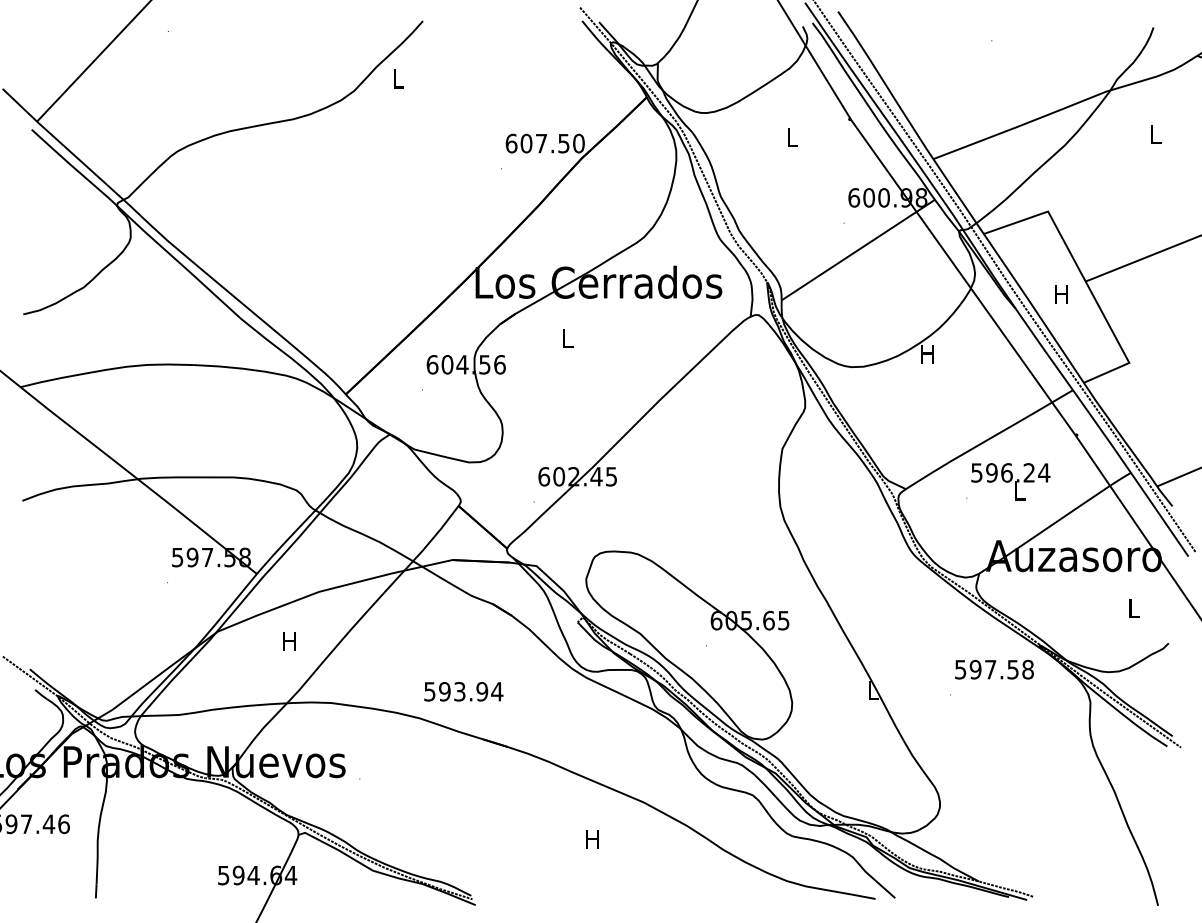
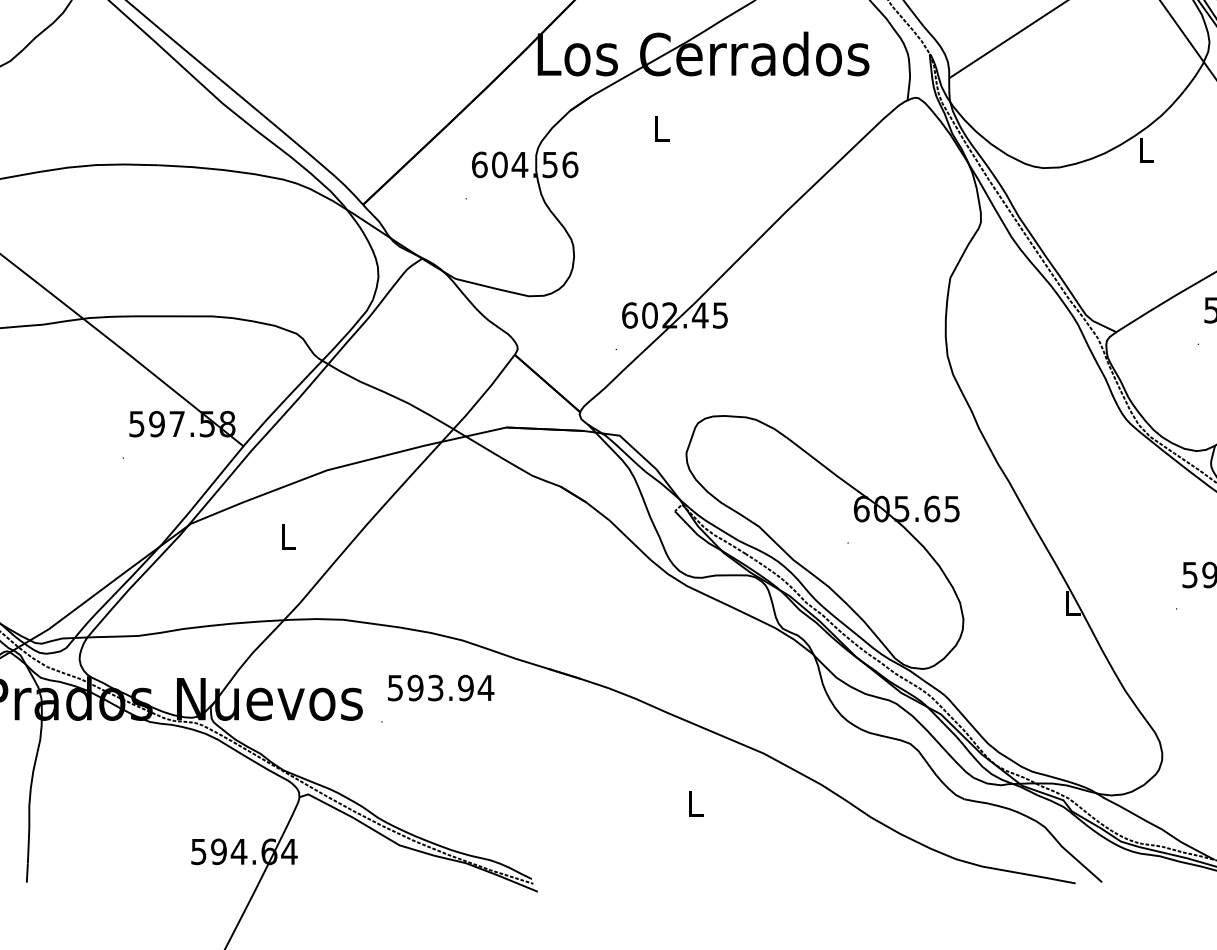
text: (927, 354) -> (1145, 151), H -> L
text: (289, 641) -> (287, 537), H -> L
text: (463, 691) -> (440, 687), moved
text: (592, 839) -> (694, 803), H -> L

